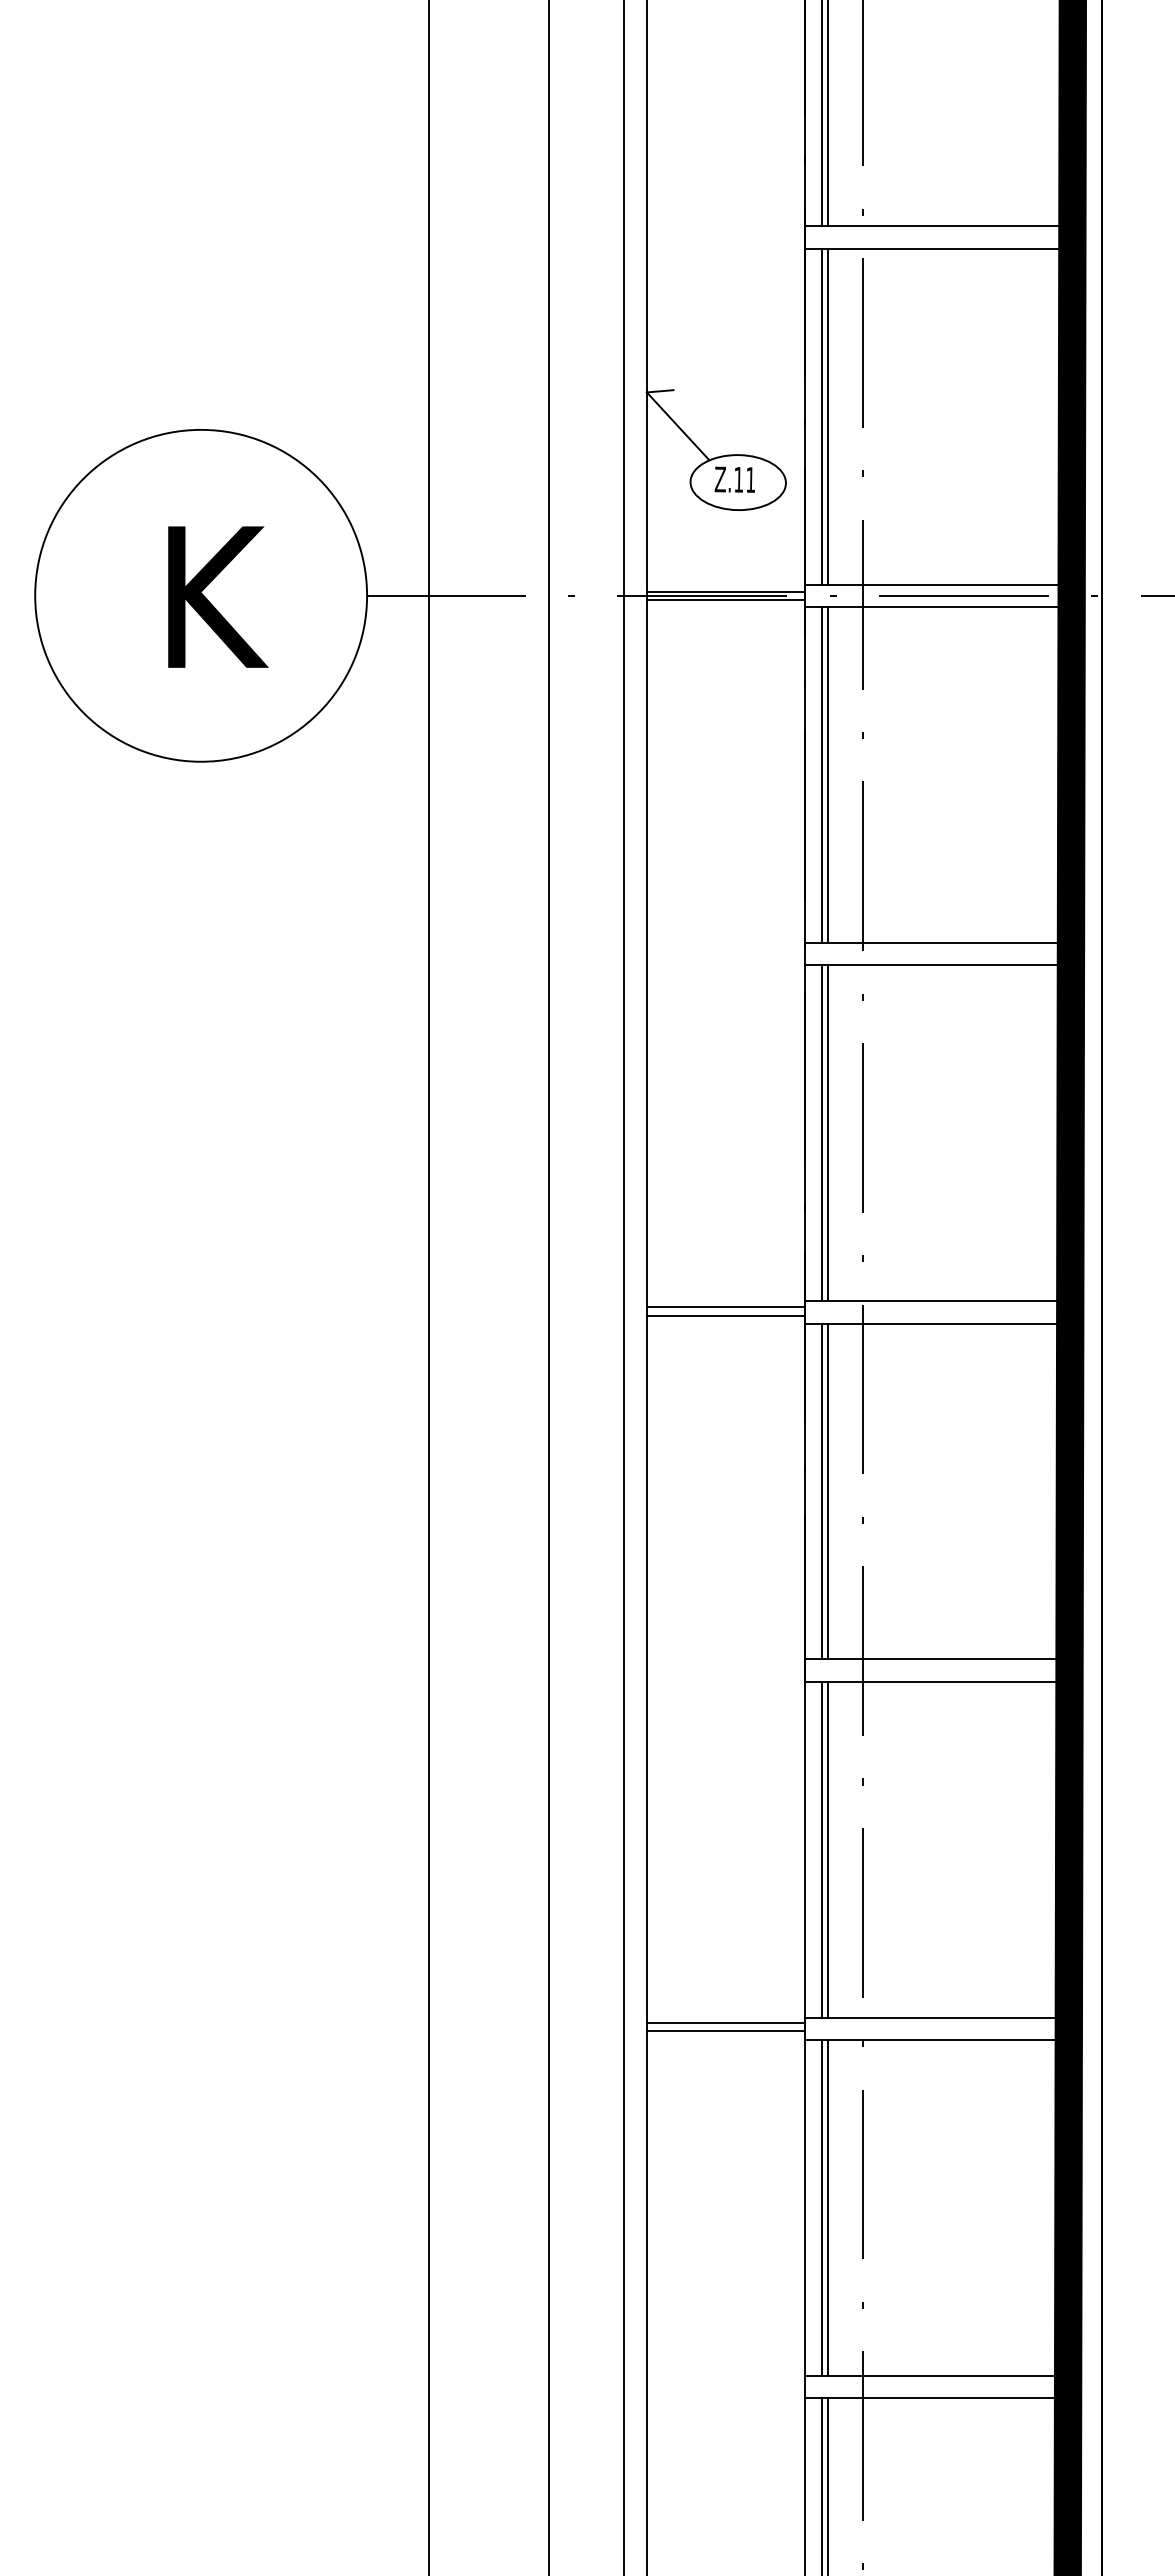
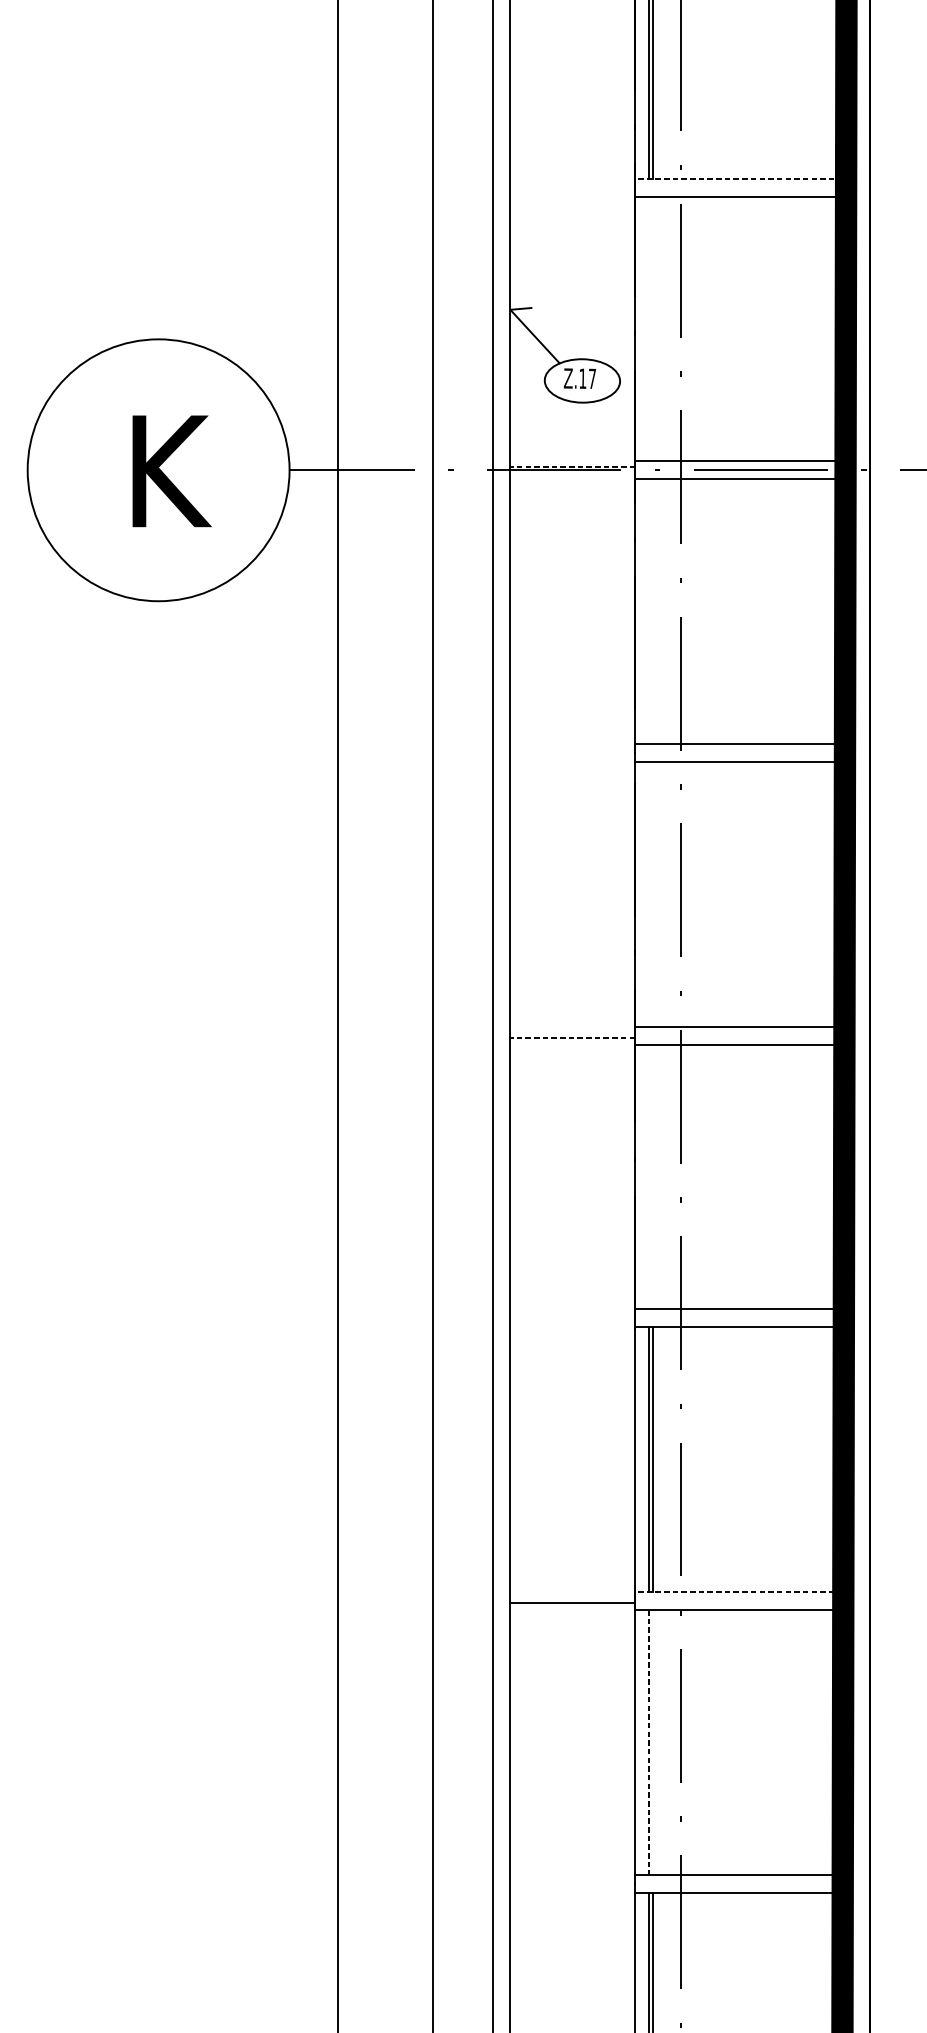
line: (941, 226) -> (742, 178), solid -> dashed
line: (822, 416) -> (648, 328), removed
line: (827, 416) -> (652, 328), removed
text: (750, 479) -> (592, 378), Z.11 -> Z.17
line: (725, 591) -> (572, 466), solid -> dashed
line: (725, 600) -> (572, 473), removed
line: (822, 774) -> (648, 611), removed
line: (827, 774) -> (652, 611), removed
line: (822, 1133) -> (648, 894), removed
line: (827, 1133) -> (652, 894), removed
line: (725, 1307) -> (572, 1031), removed
line: (725, 1315) -> (572, 1038), solid -> dashed
line: (822, 1491) -> (648, 1177), removed
line: (827, 1491) -> (652, 1177), removed
line: (941, 2017) -> (742, 1592), solid -> dashed
line: (725, 2022) -> (572, 1596), removed
line: (822, 2207) -> (648, 1742), solid -> dashed
line: (827, 2207) -> (652, 1742), removed

